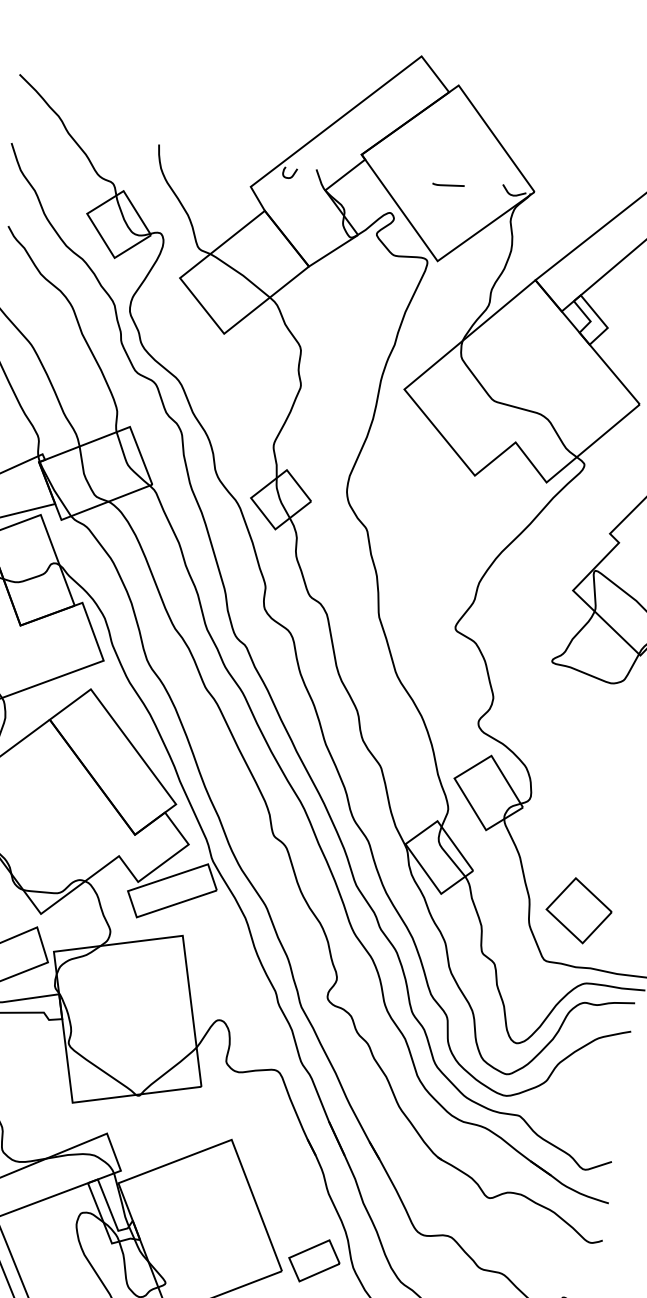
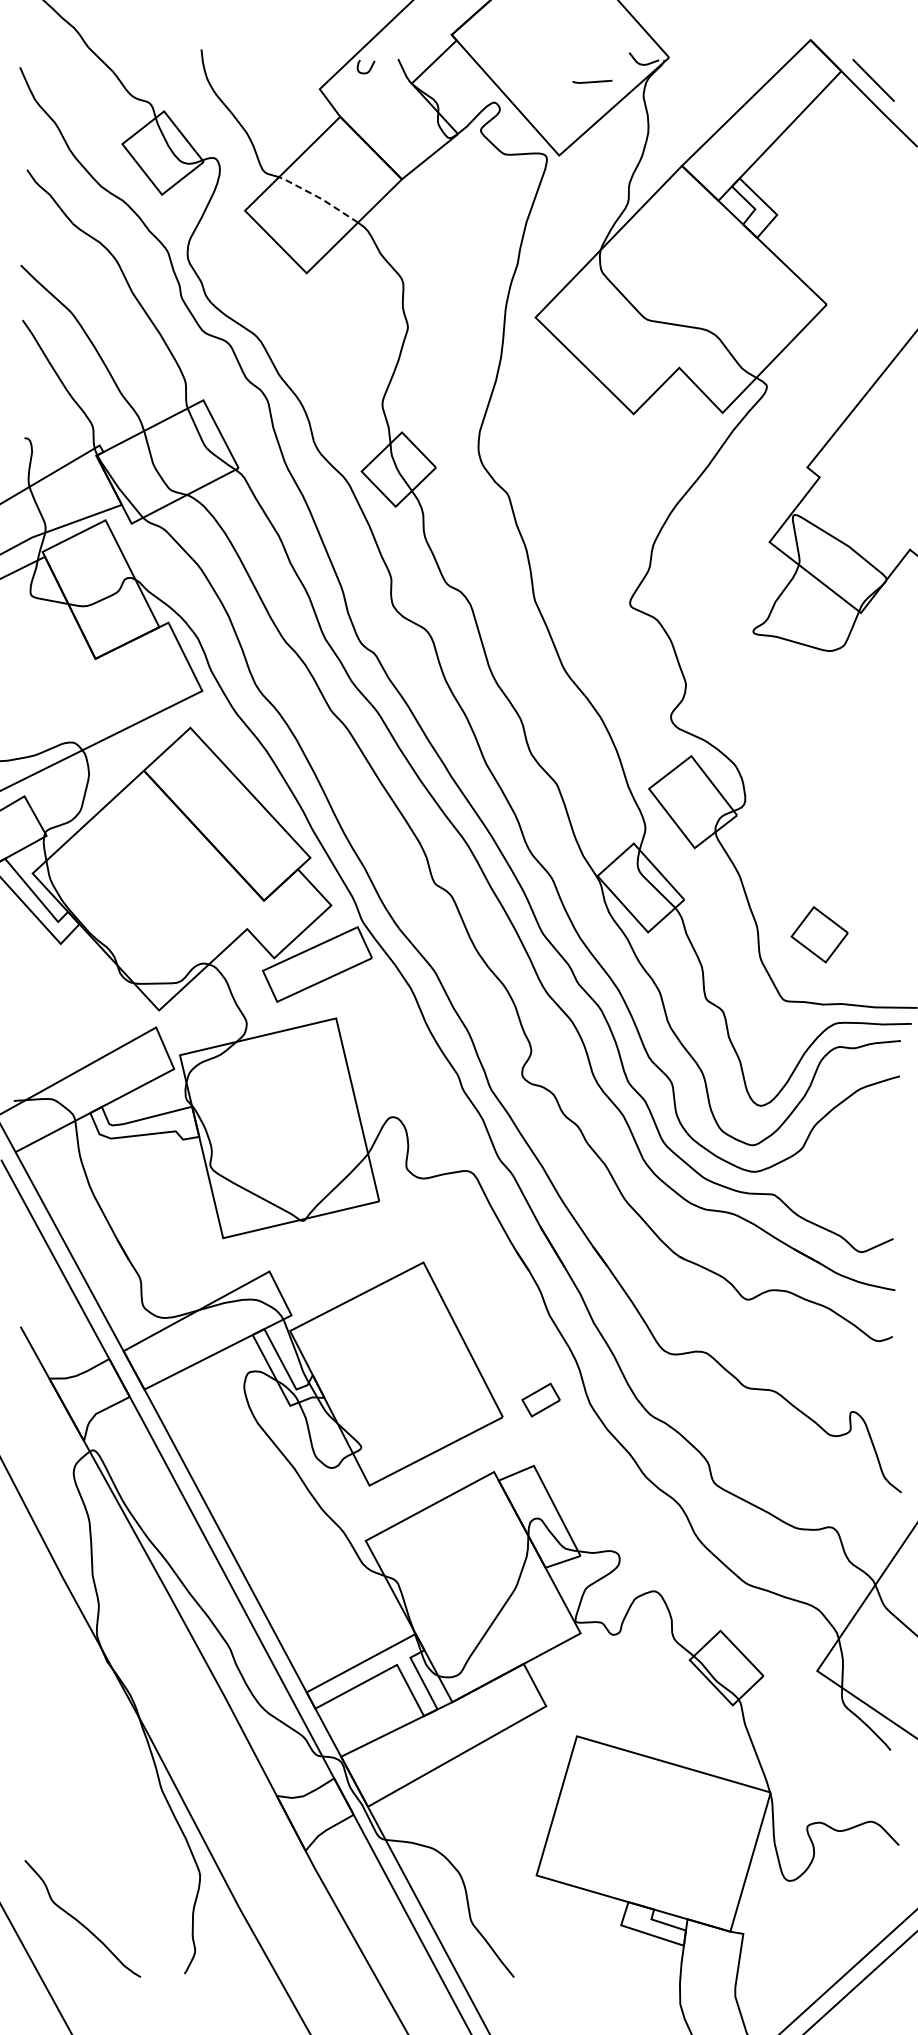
line: (448, 184) -> (592, 81), moved
line: (241, 274) -> (319, 198), solid -> dashed
part: (578, 910) -> (819, 934), size x0.7
part: (313, 1260) -> (540, 1399), size x0.6

